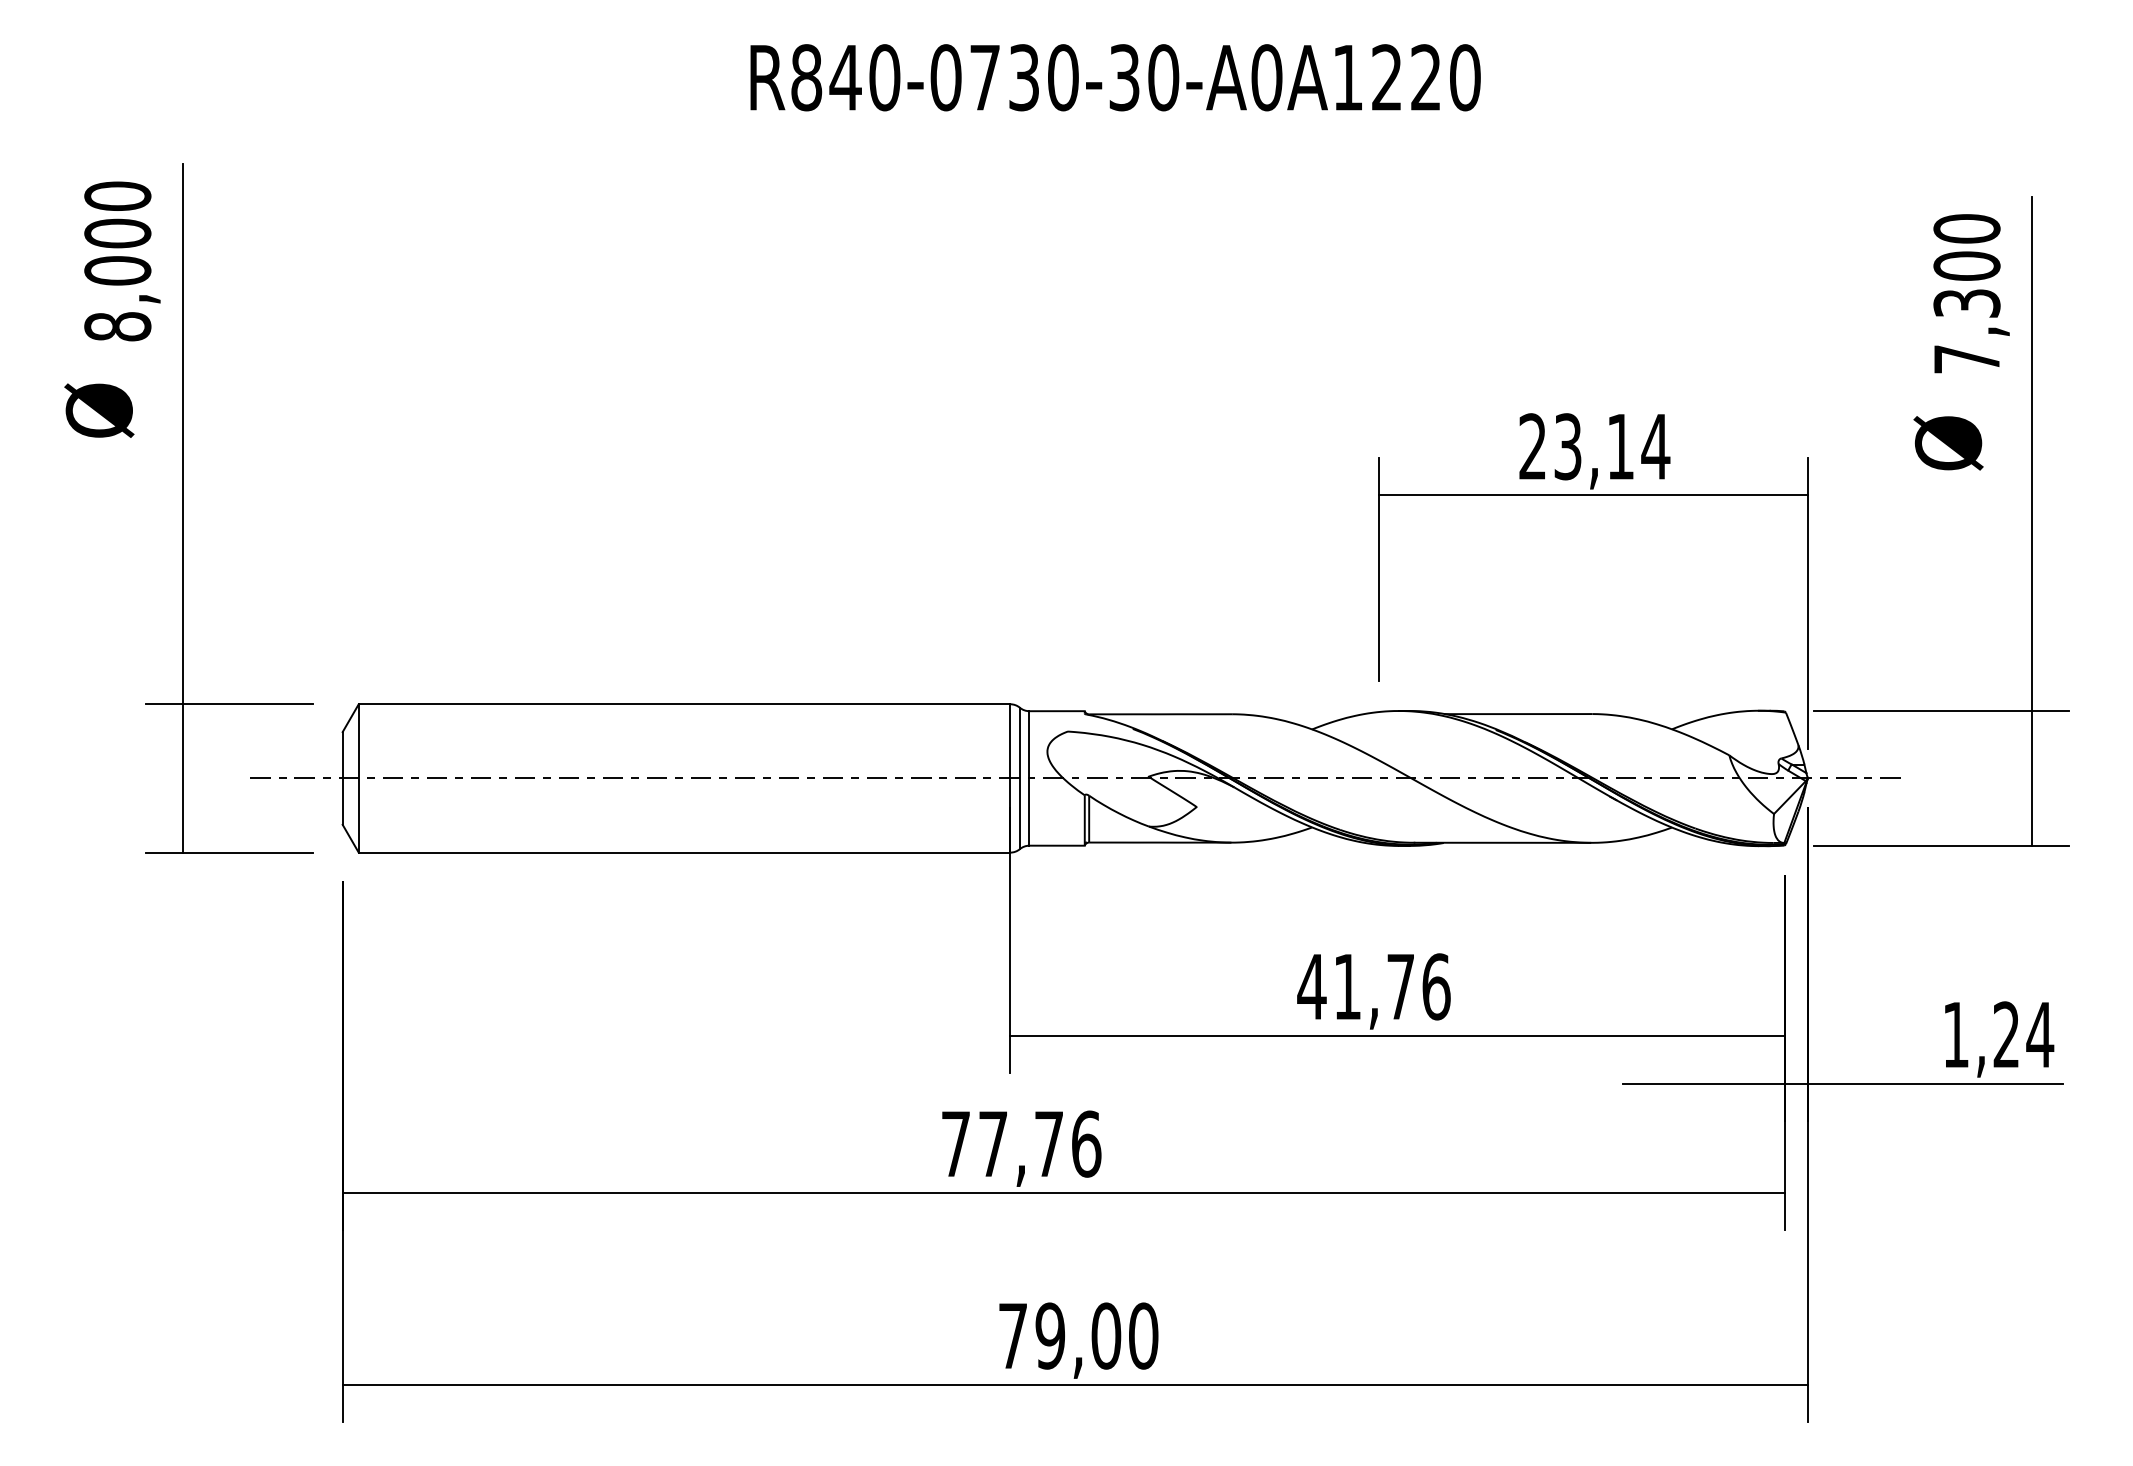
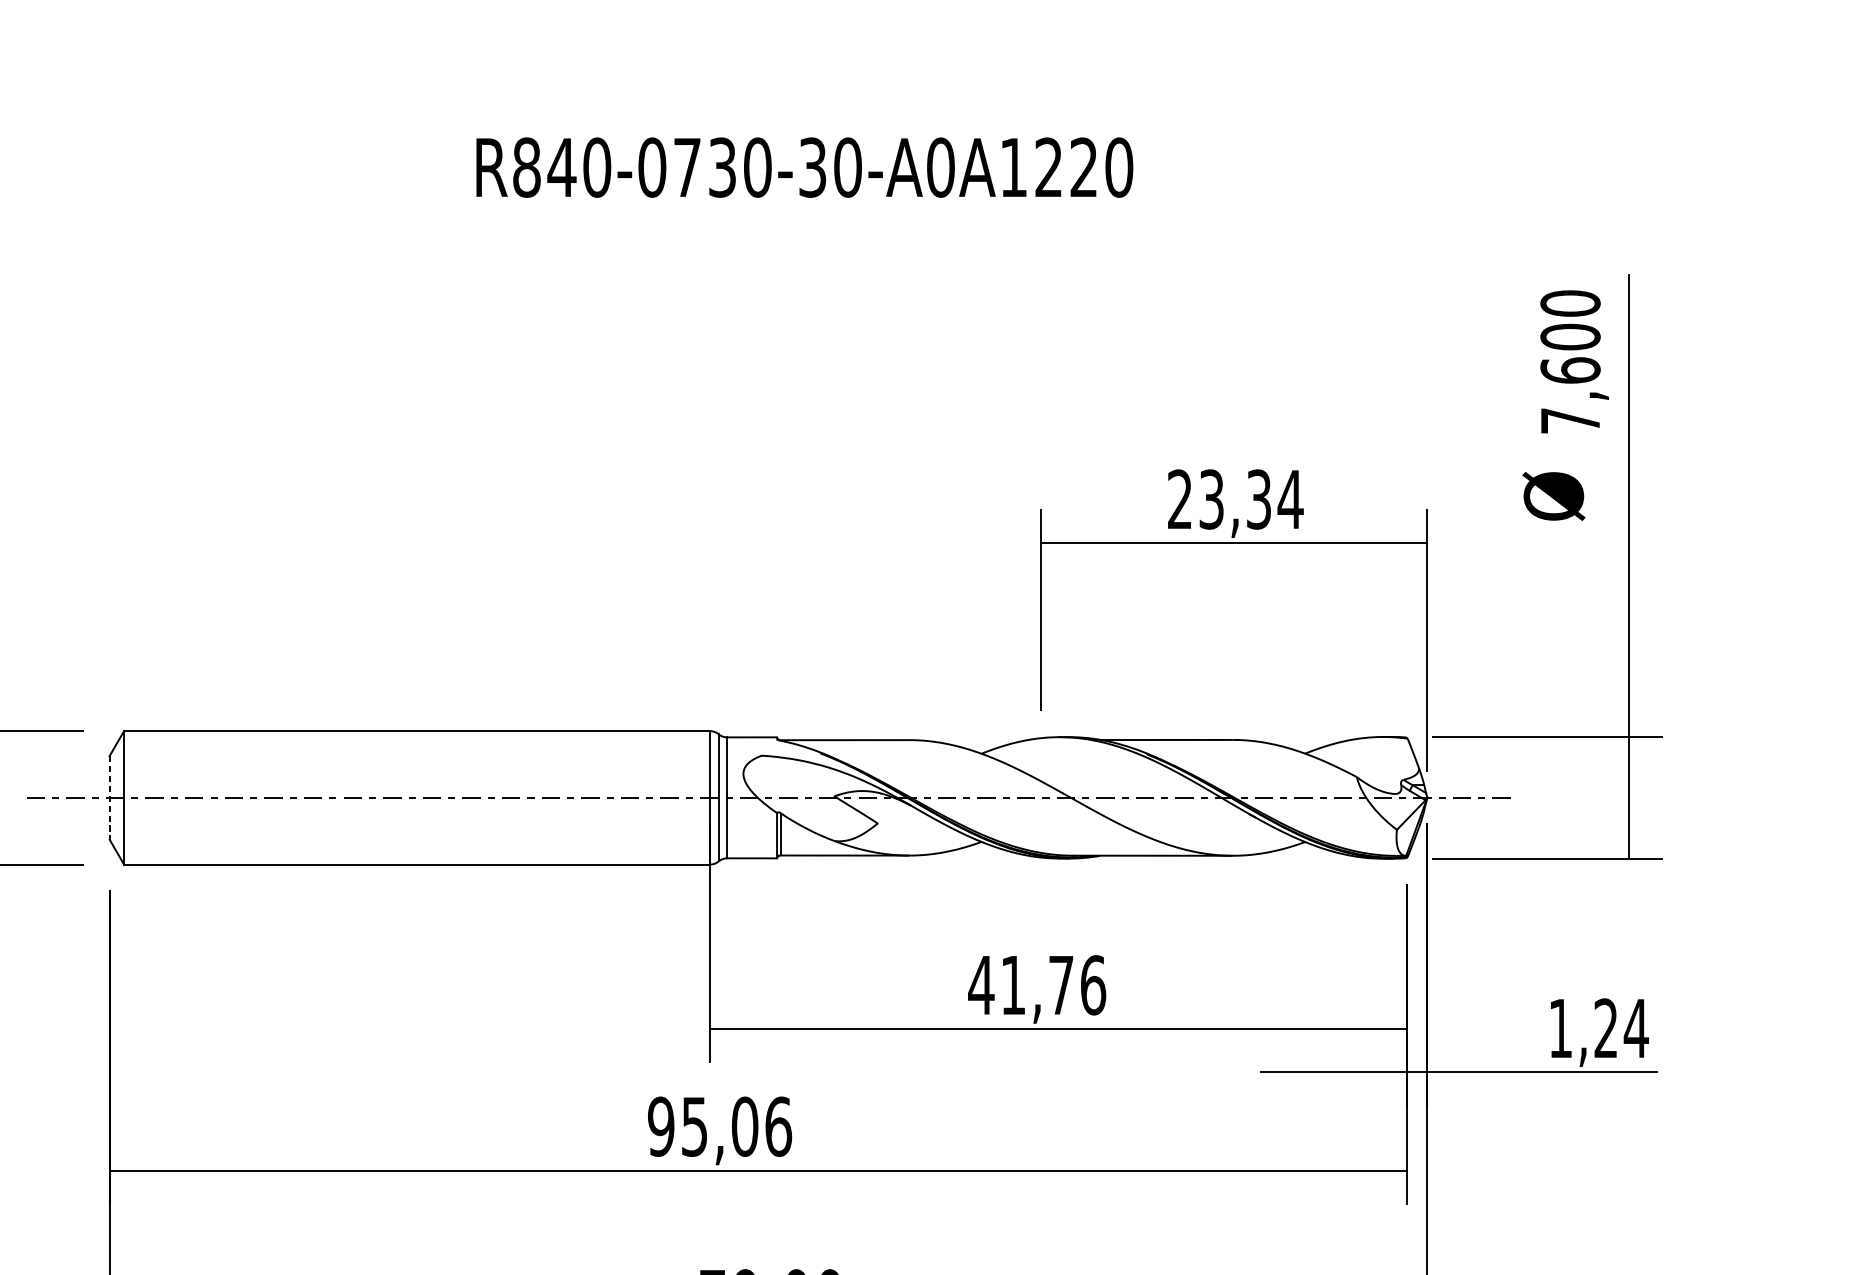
text: (1966, 302) -> (1570, 369), 7,300 -> 7,600
text: (1620, 446) -> (1258, 499), 23,14 -> 23,34
line: (342, 778) -> (109, 797), solid -> dashed
text: (1002, 1143) -> (703, 1126), 77,76 -> 95,06

